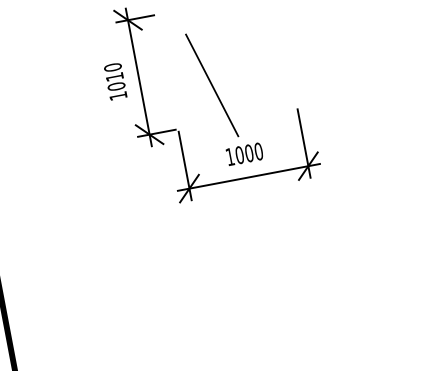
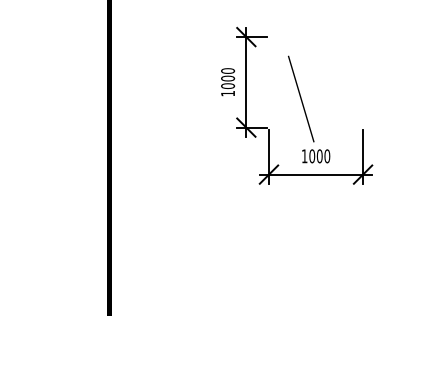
text: (115, 76) -> (228, 78), 1010 -> 1000

